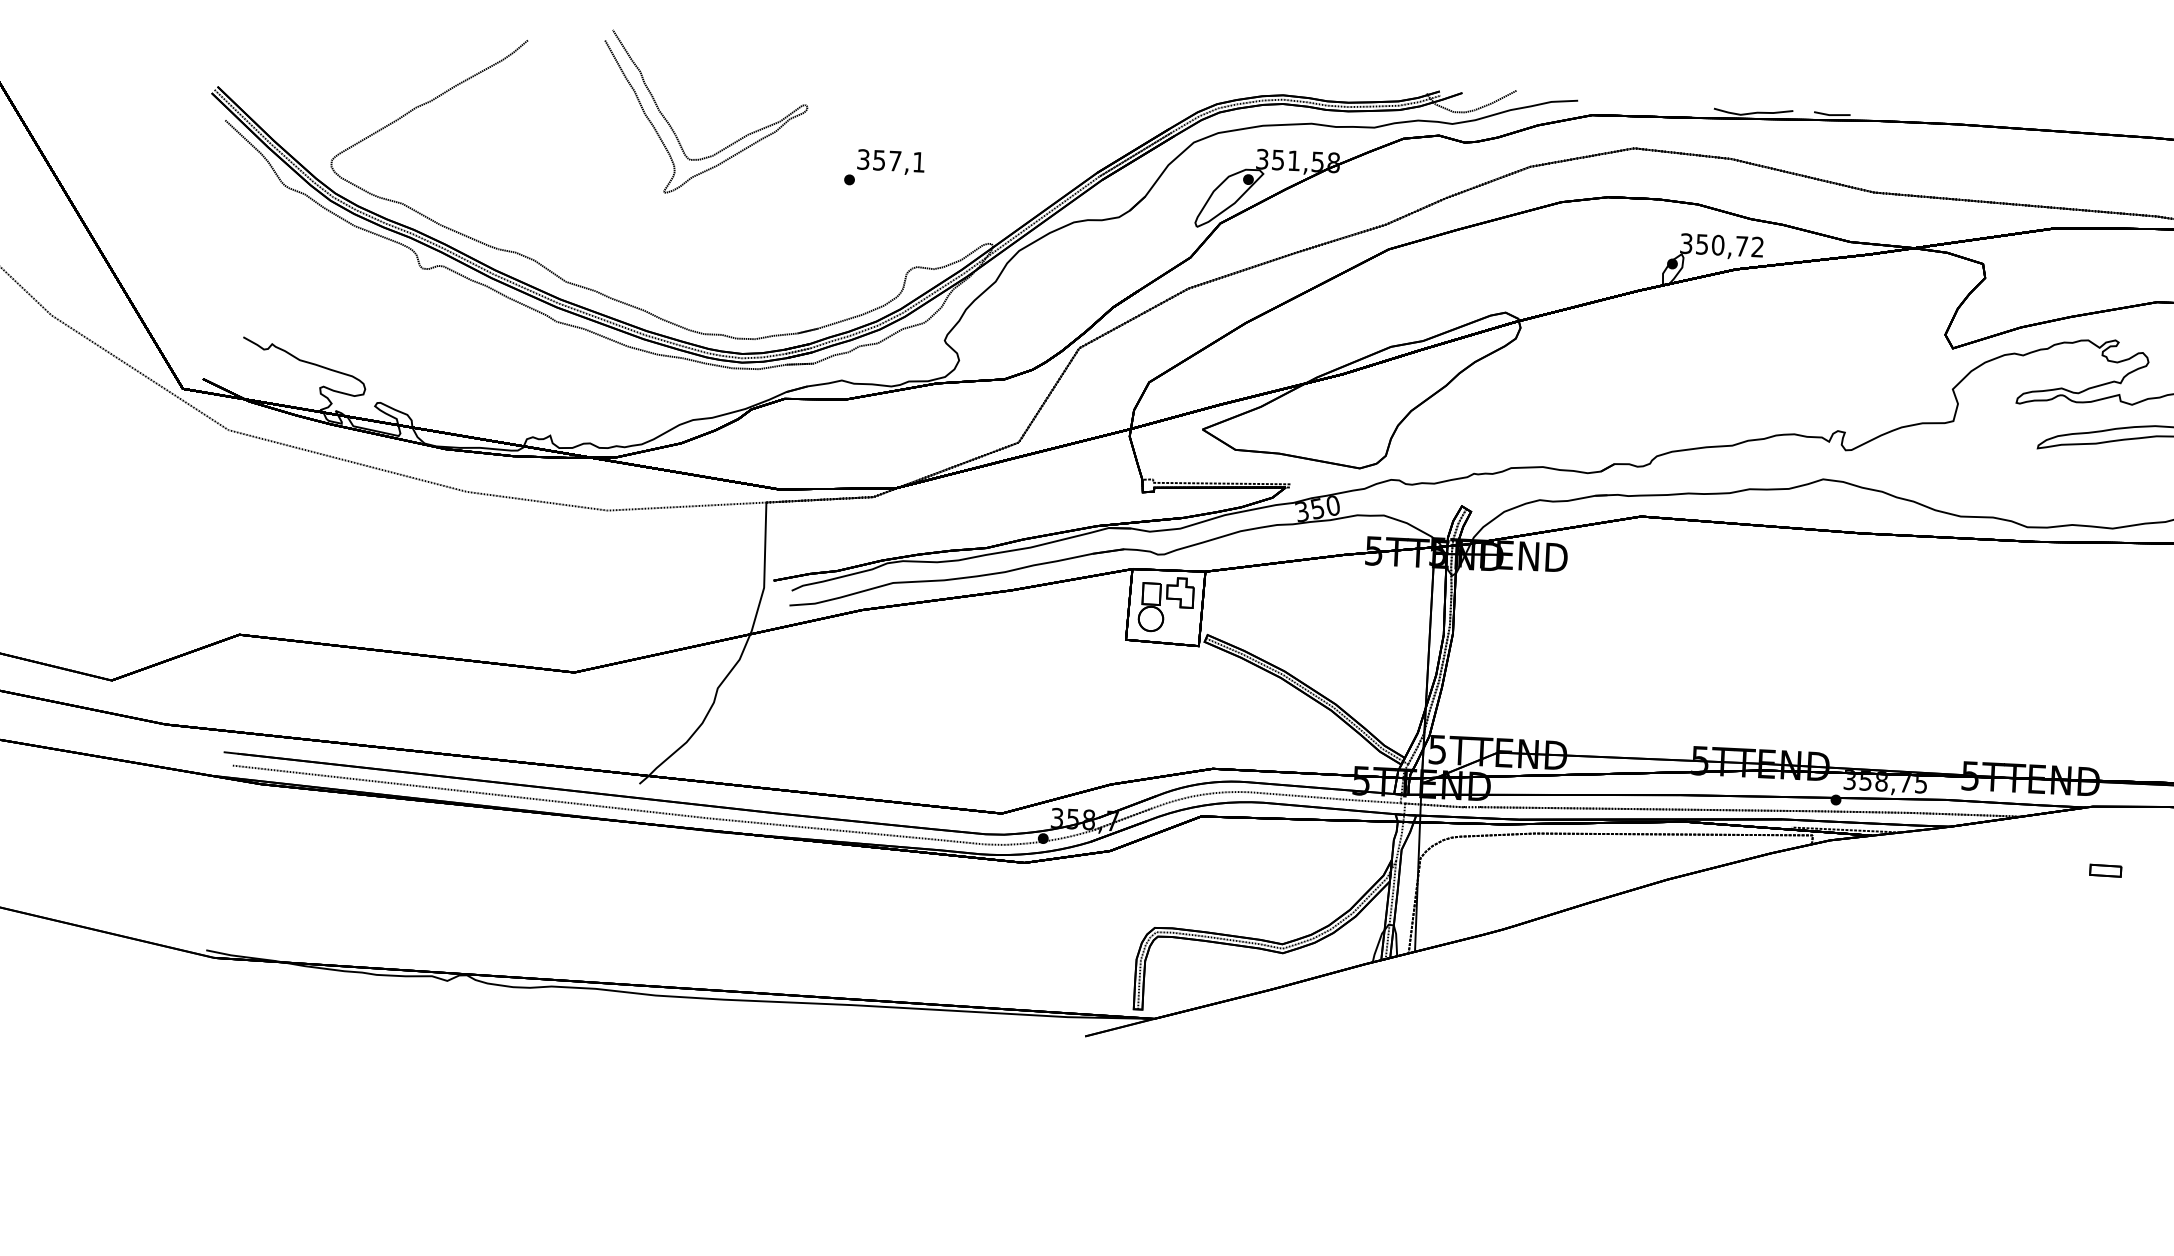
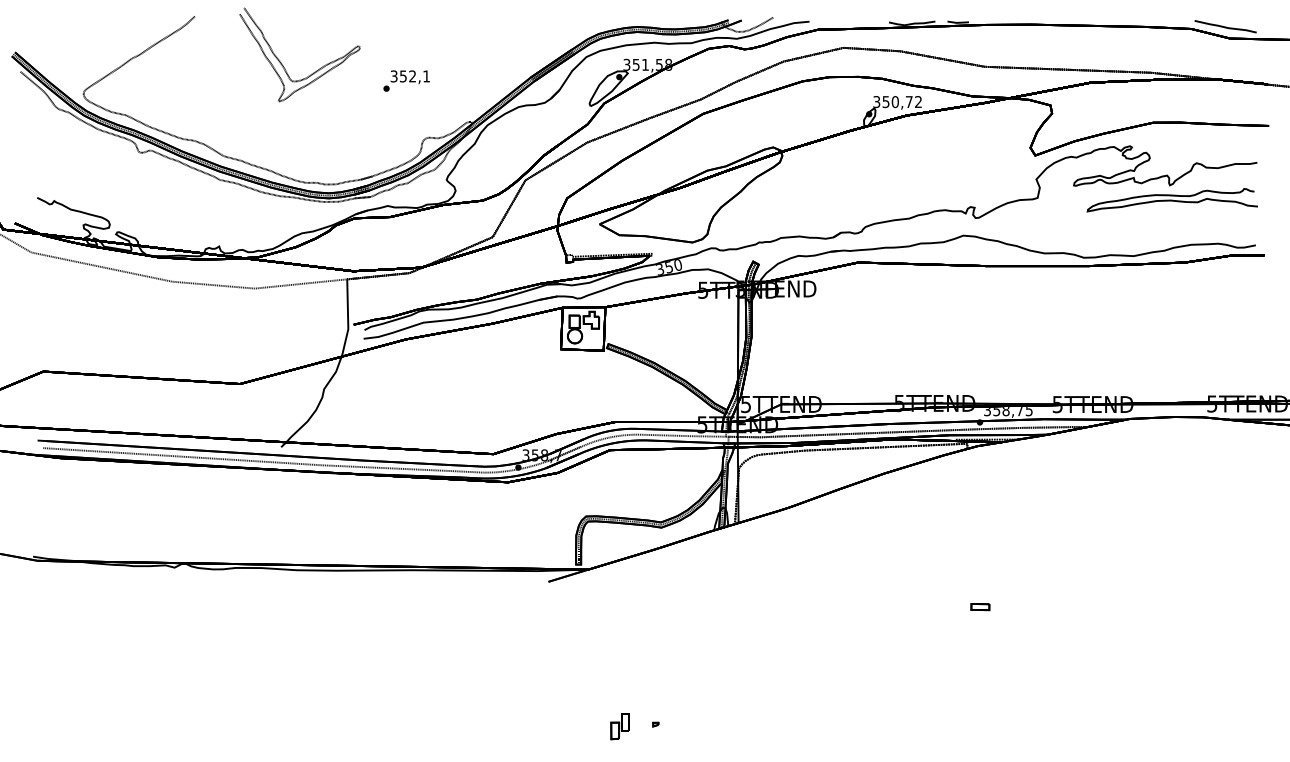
text: (894, 161) -> (412, 76), 357,1 -> 352,1
part: (2105, 871) -> (980, 607), moved

